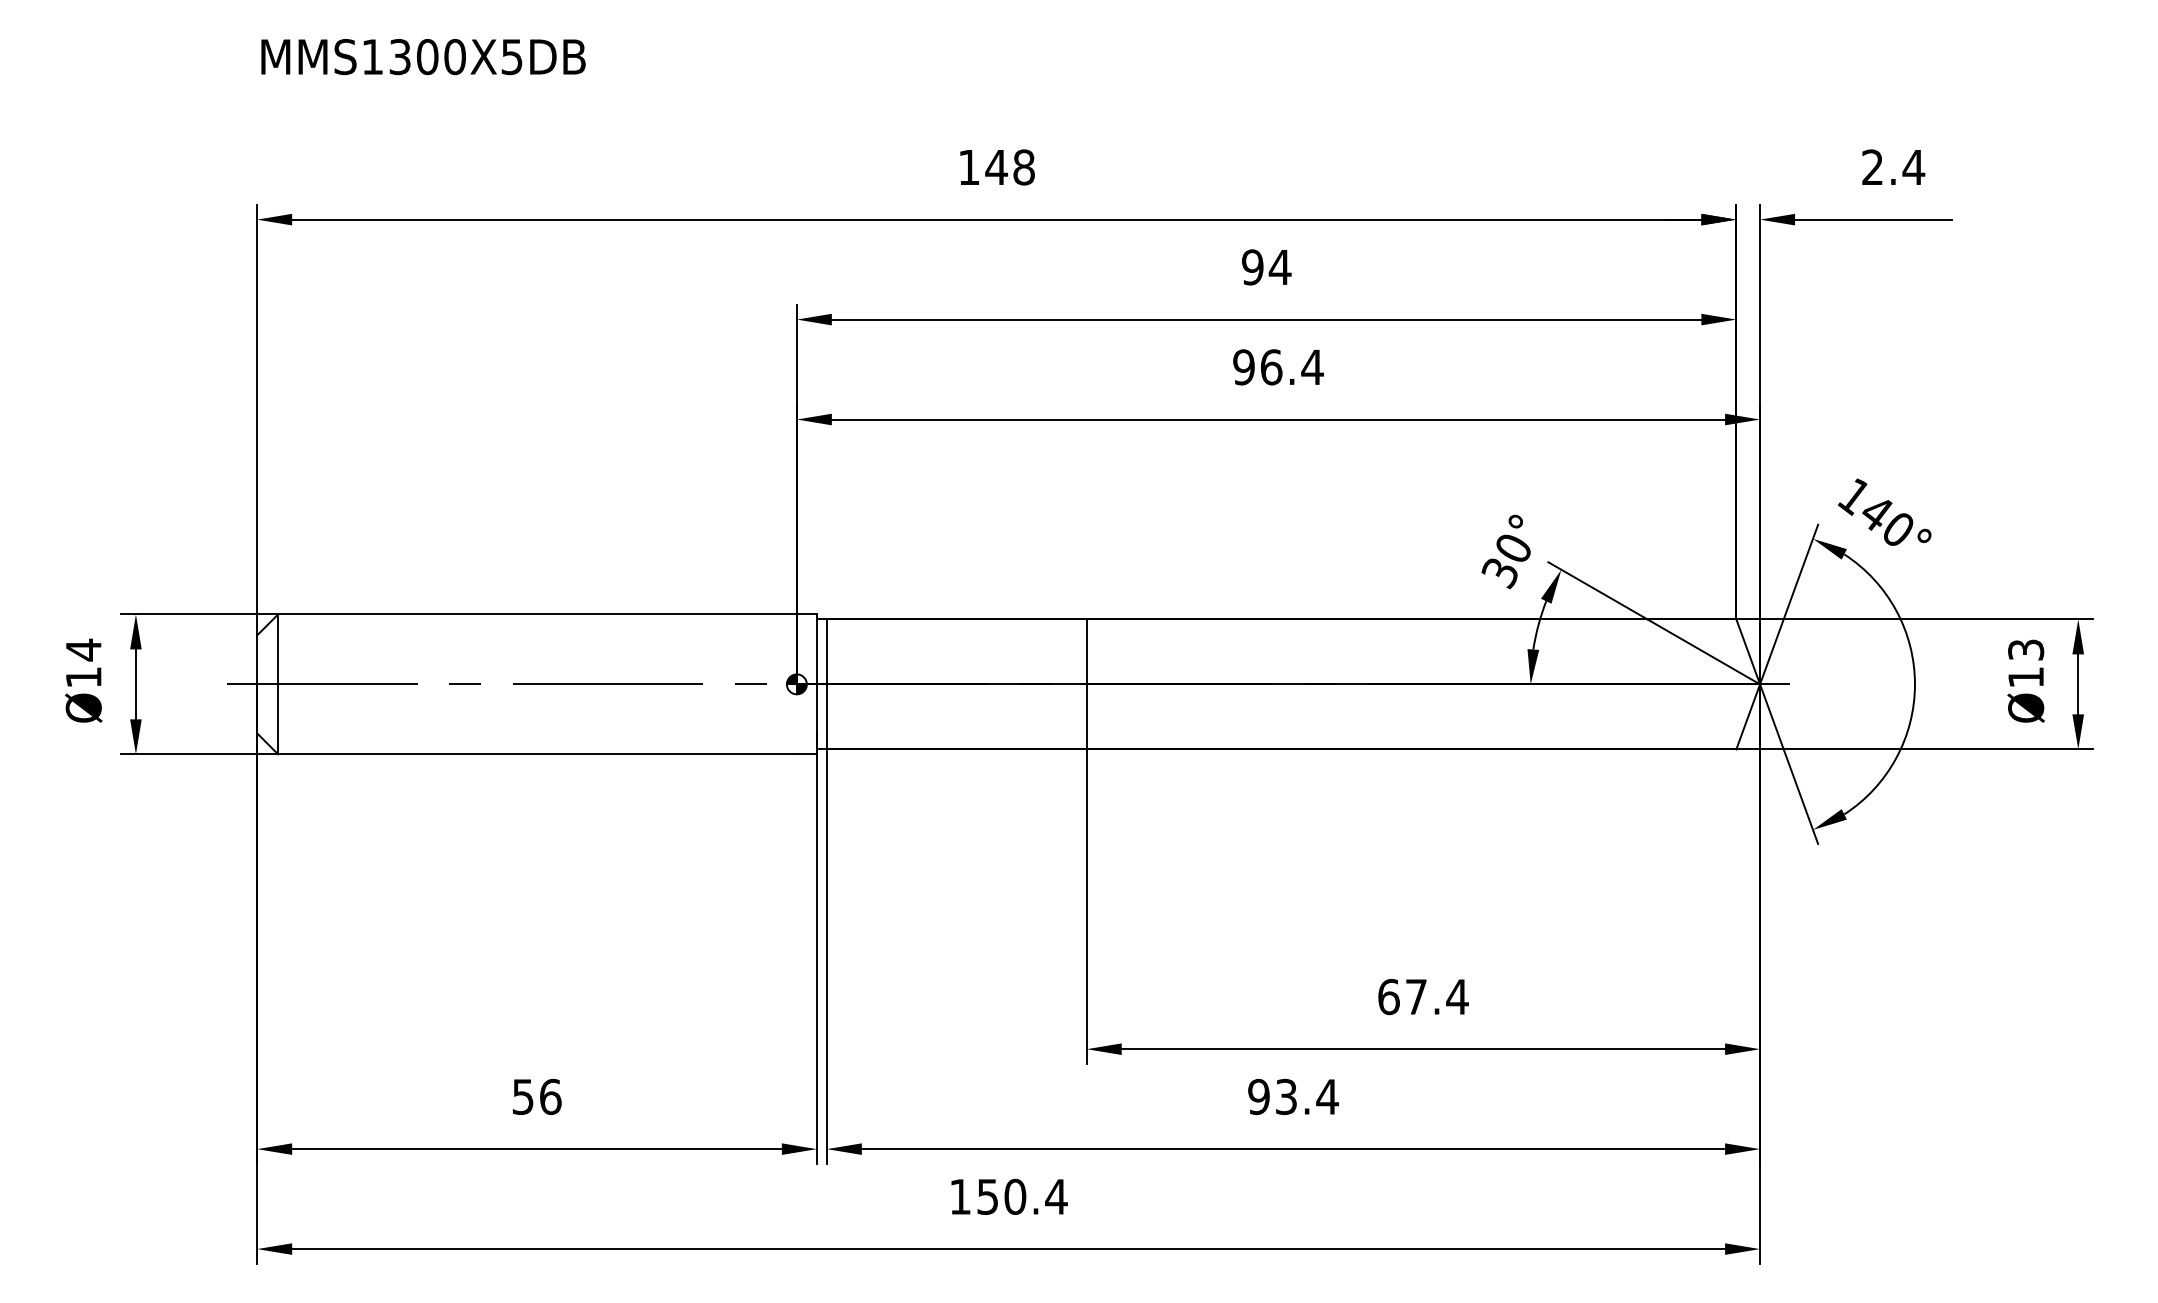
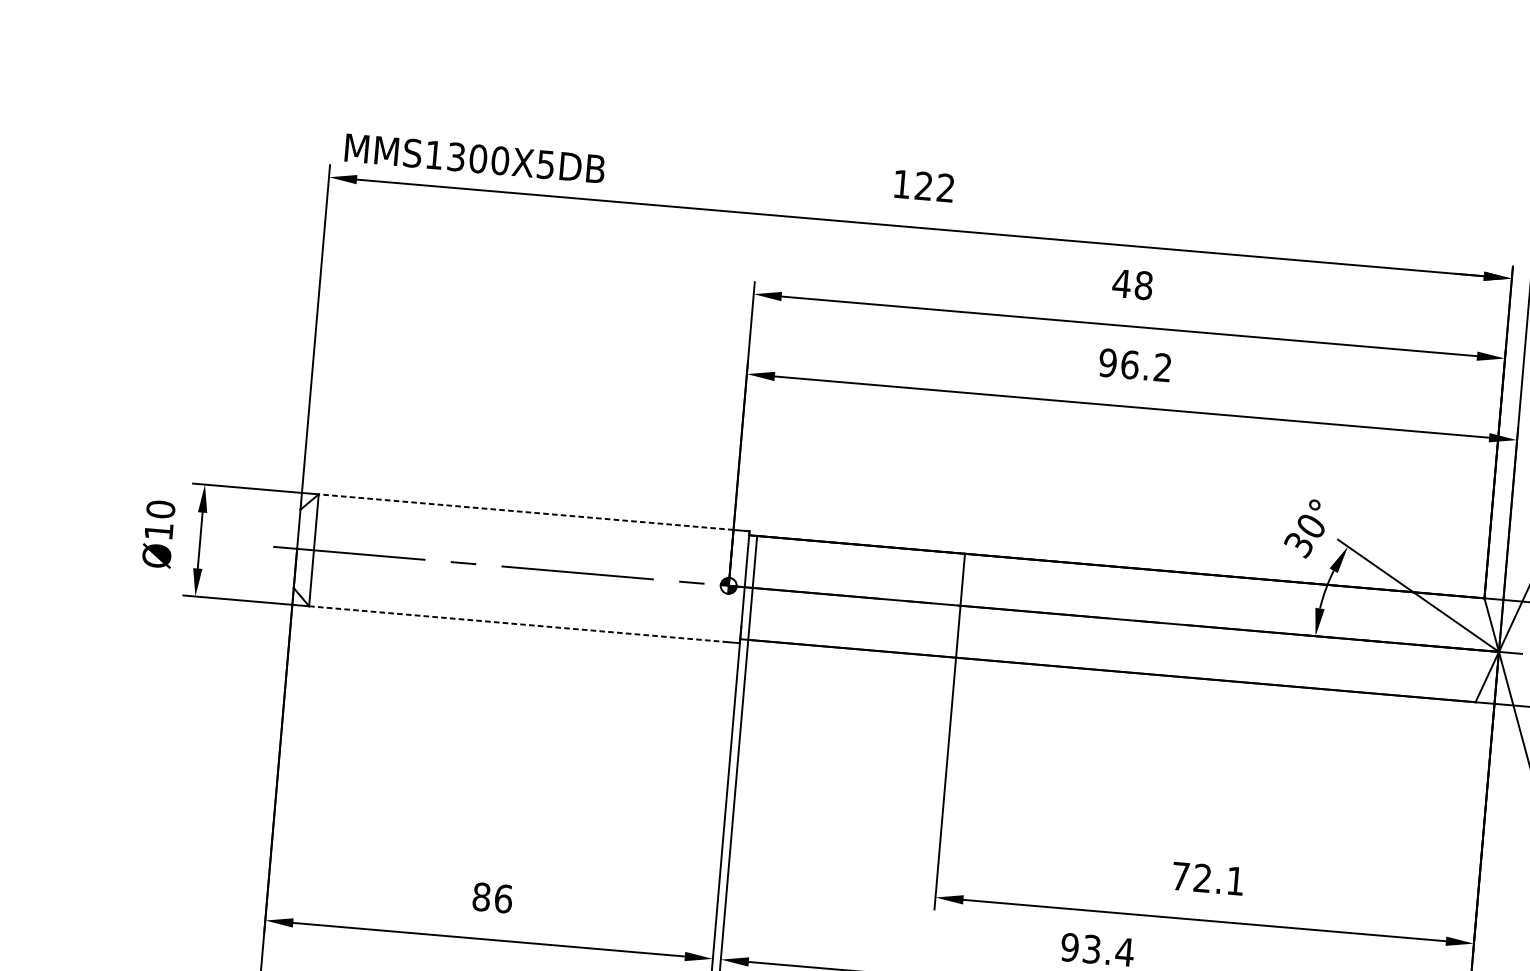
text: (423, 57) -> (475, 159), moved
text: (1009, 167) -> (934, 187), 148 -> 122
text: (1266, 267) -> (1132, 284), 94 -> 48
text: (1312, 366) -> (1162, 367), 96.4 -> 96.2
line: (537, 614) -> (526, 512), solid -> dashed
text: (83, 649) -> (160, 509), Ø14 -> Ø10
line: (538, 754) -> (517, 624), solid -> dashed
text: (1423, 997) -> (1208, 879), 67.4 -> 72.1
text: (522, 1096) -> (481, 896), 56 -> 86

